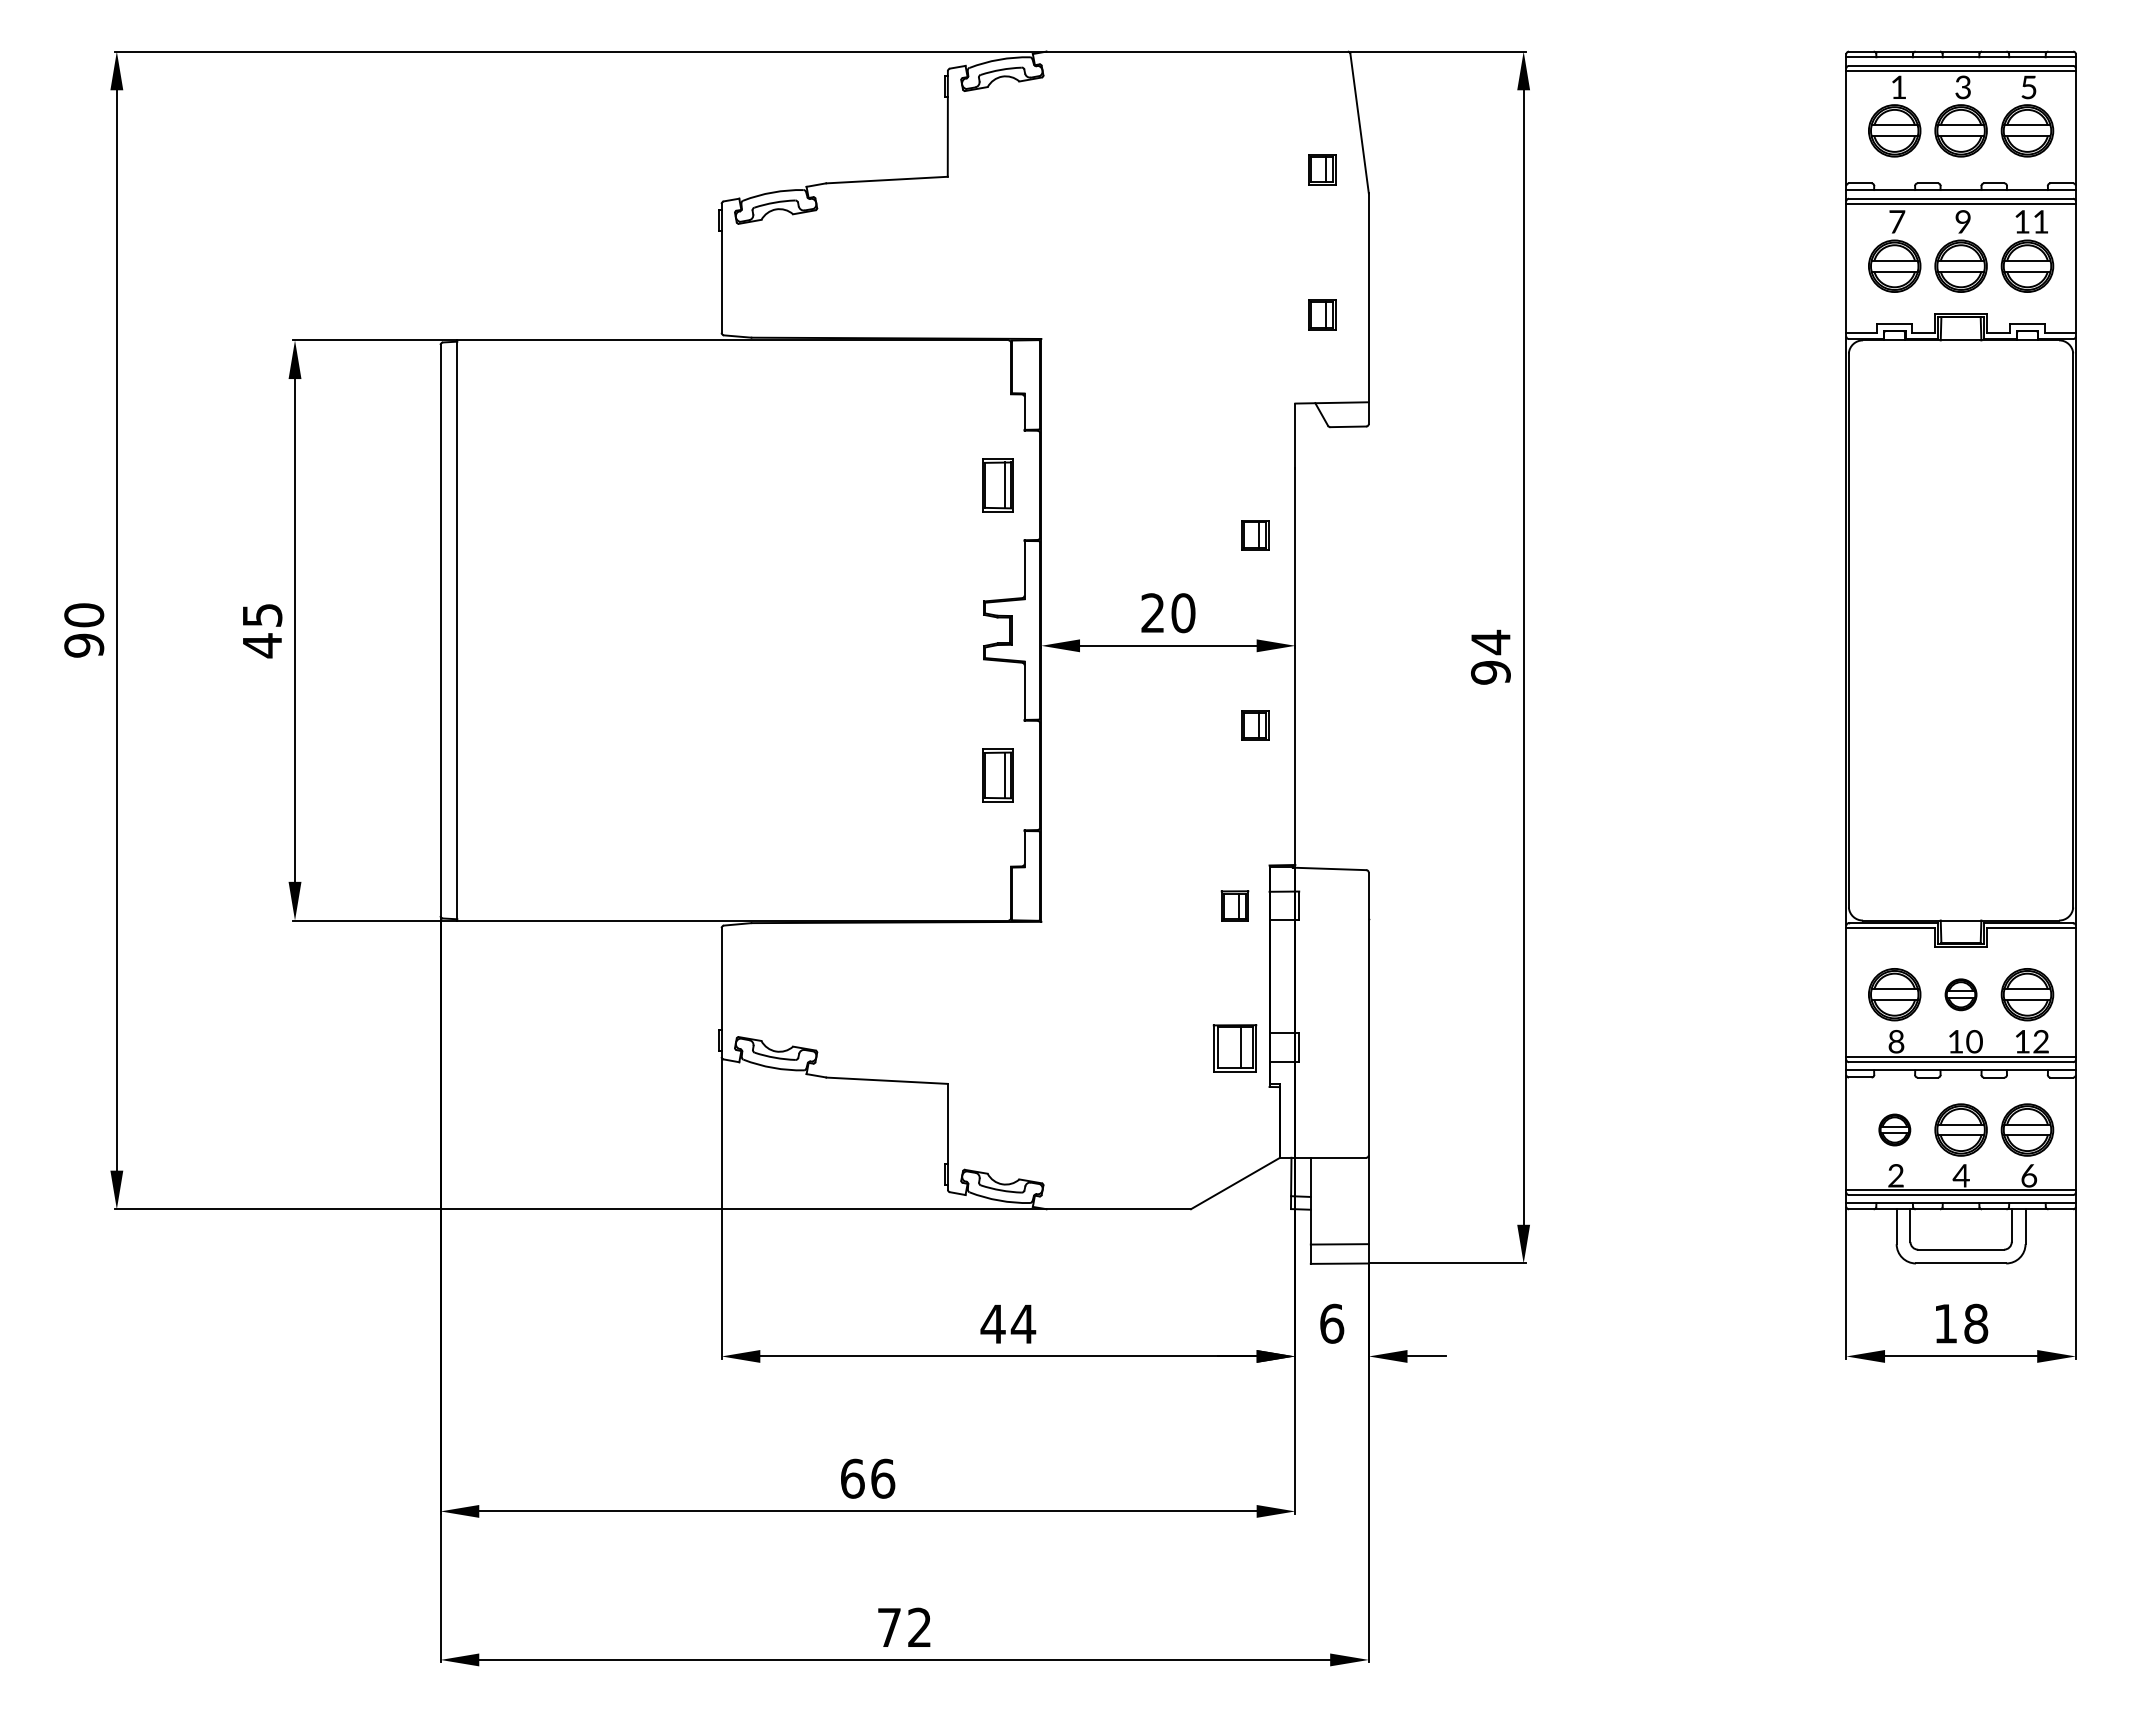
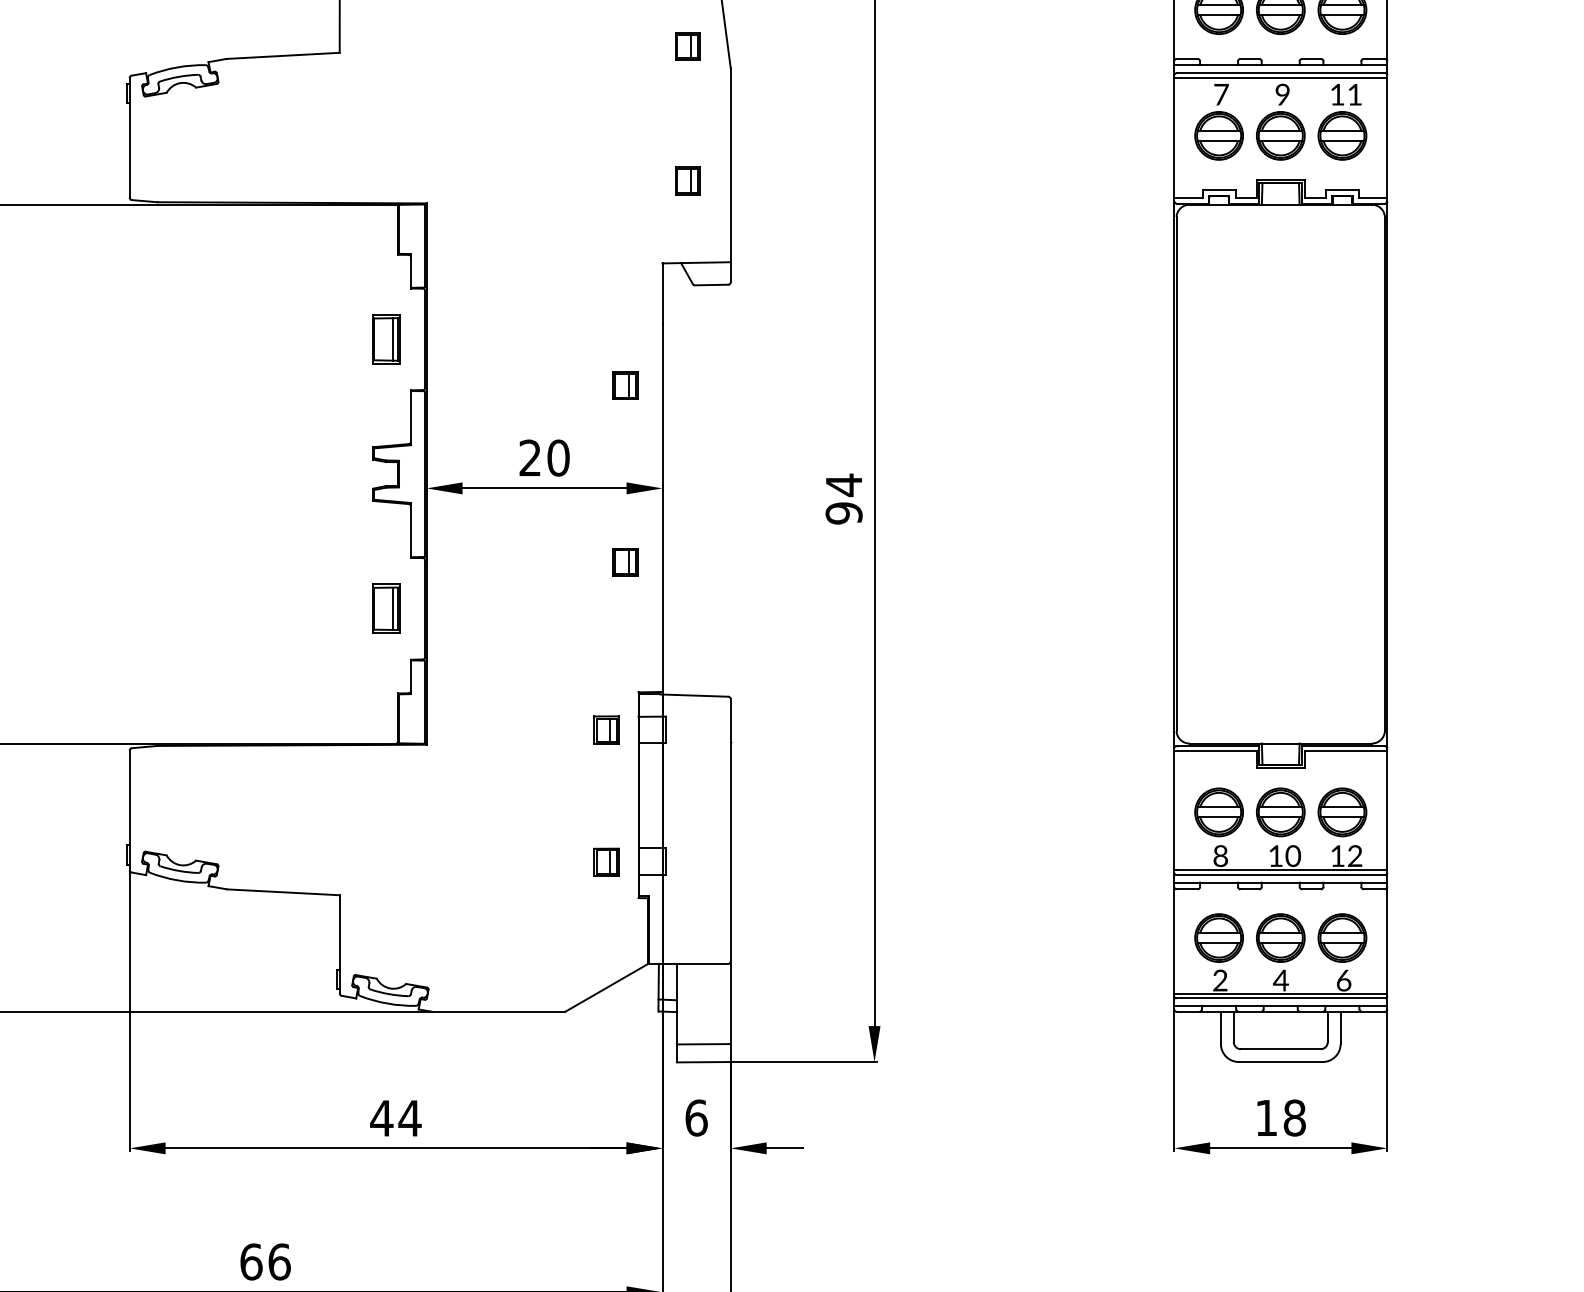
part: (1960, 994) -> (1280, 812), size x1.67
part: (1234, 1047) -> (605, 861), size x0.62
part: (1894, 1129) -> (1218, 937), size x1.67

